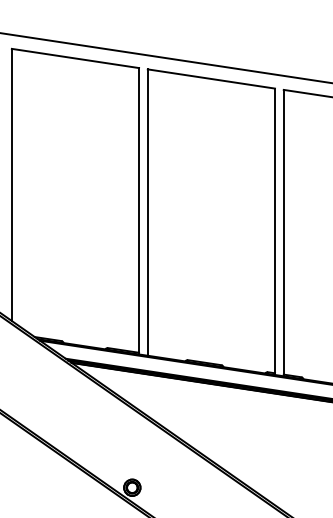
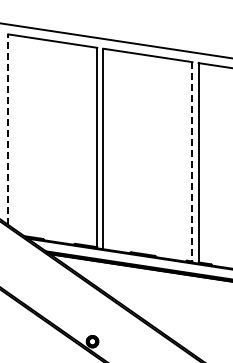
line: (12, 184) -> (8, 129), solid -> dashed
line: (275, 231) -> (192, 162), solid -> dashed

